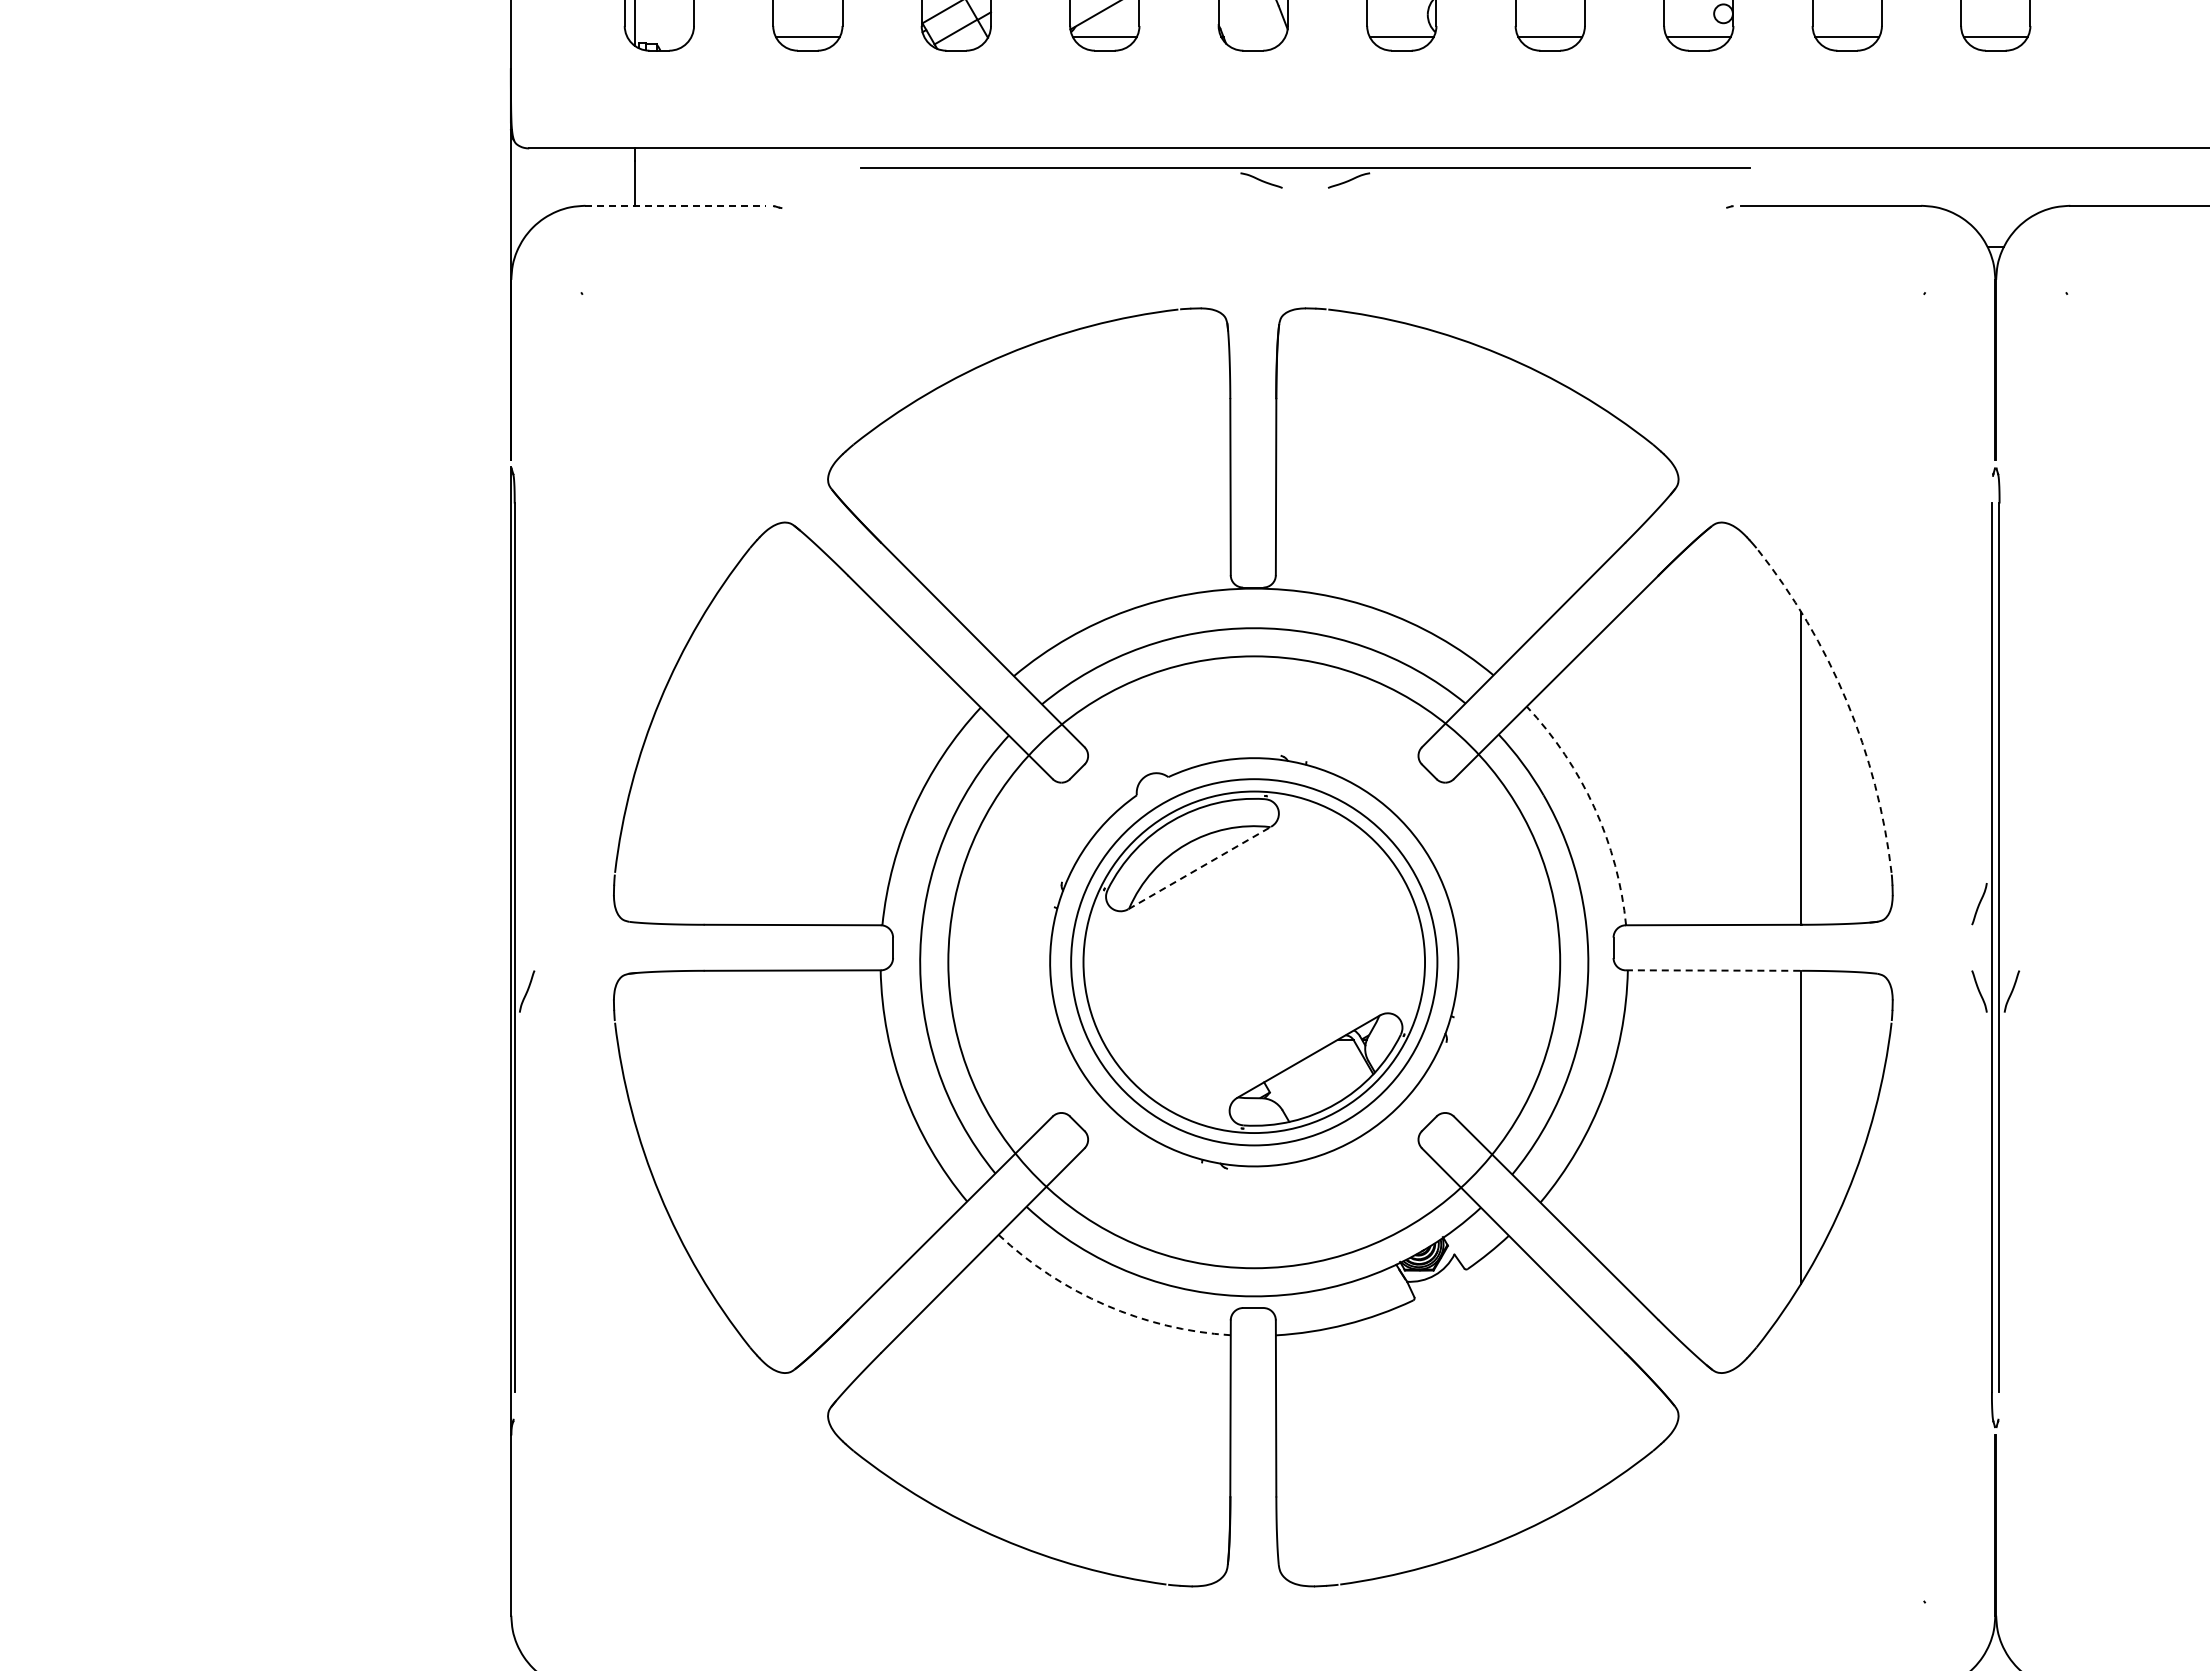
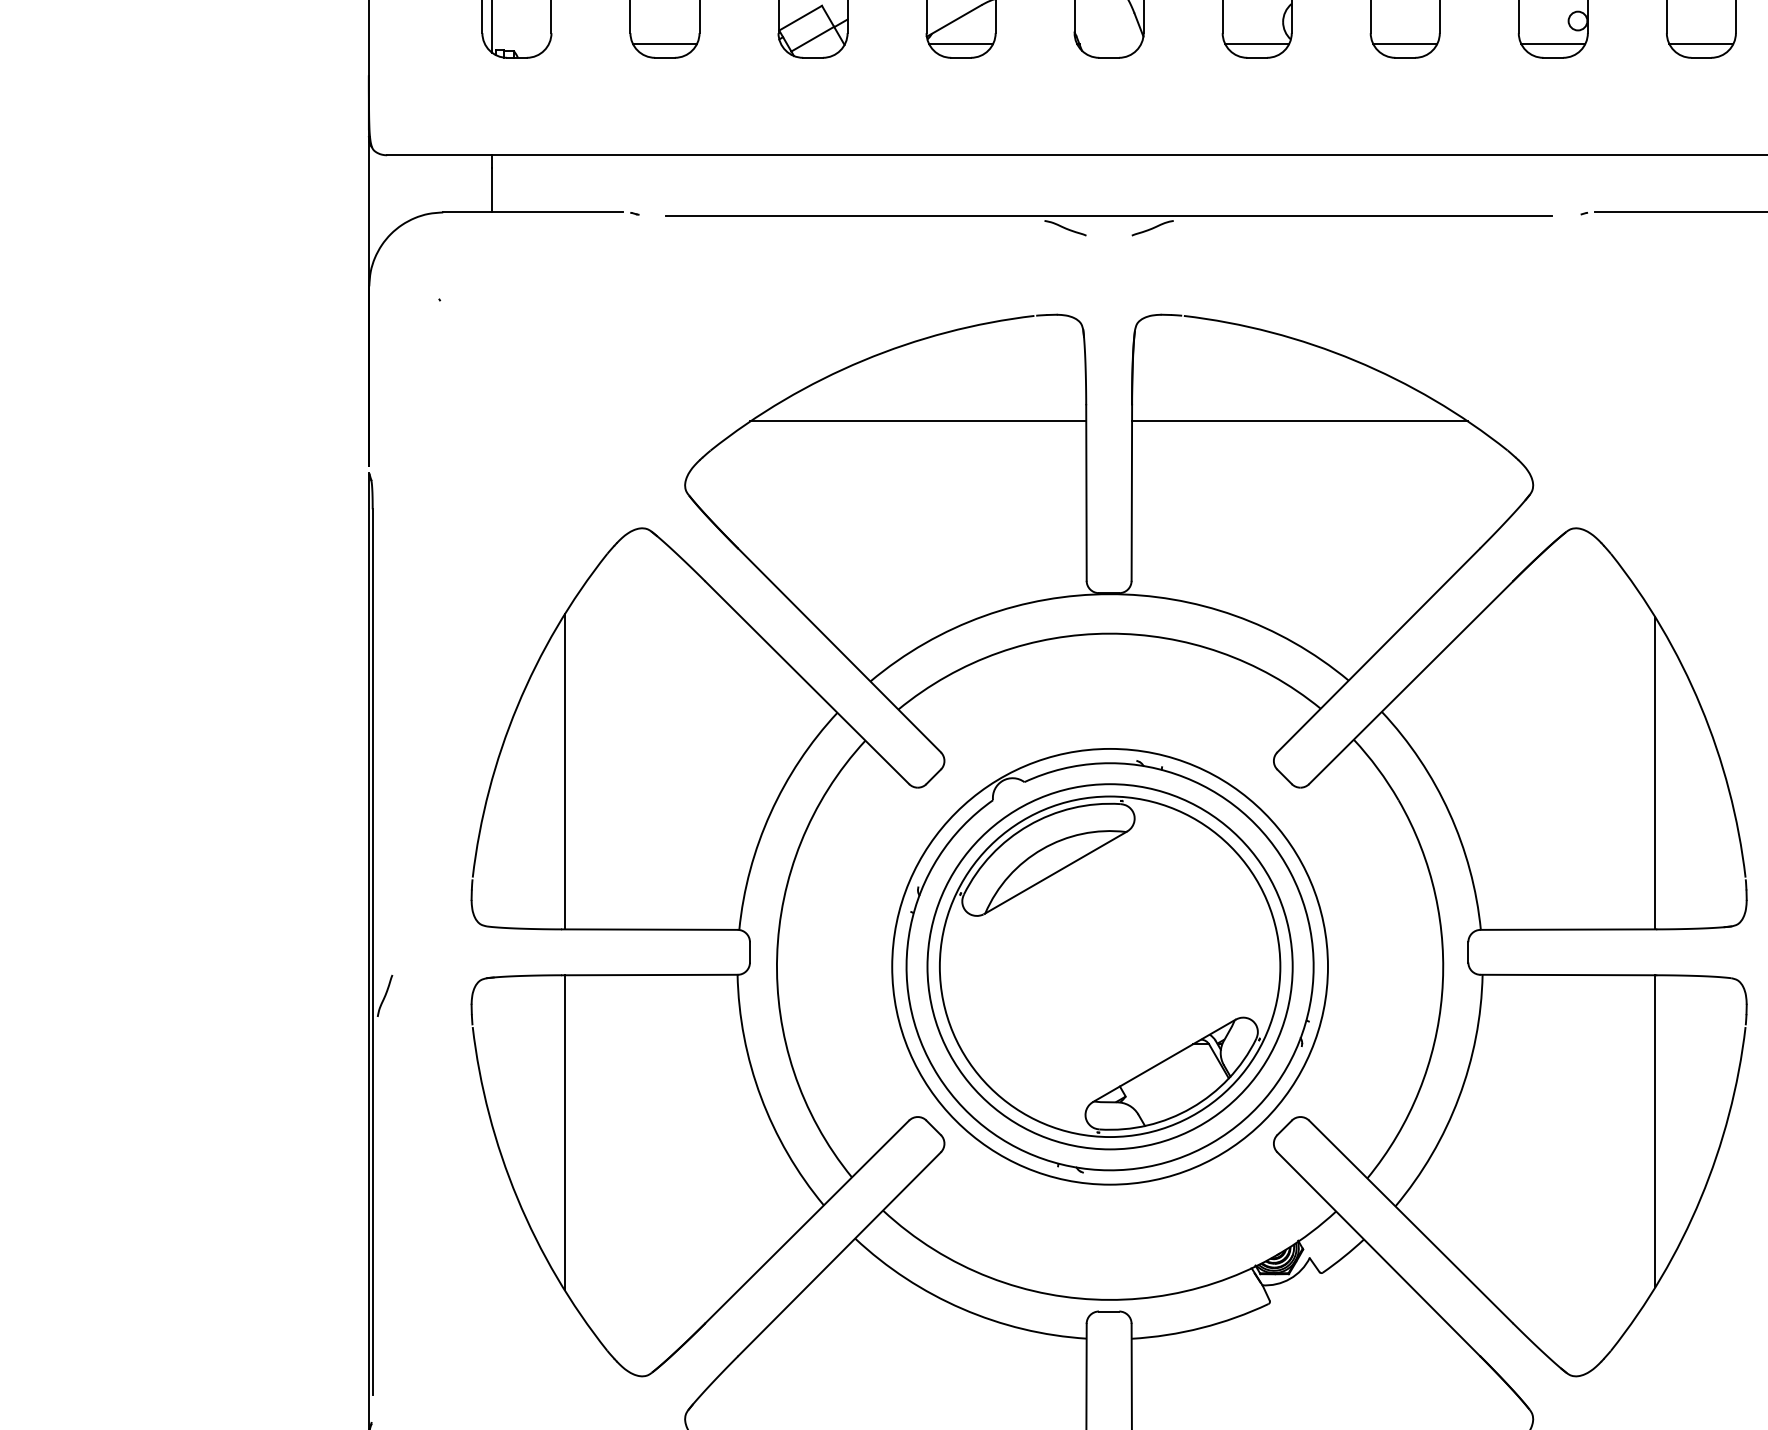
part: (1305, 168) -> (1109, 216), moved
line: (676, 205) -> (534, 212), dashed -> solid
line: (1061, 415) -> (917, 421), added
line: (1444, 415) -> (1299, 421), added
arc: (1846, 701) -> (1700, 706), dashed -> solid
line: (707, 766) -> (564, 771), added
arc: (1594, 807) -> (1449, 812), dashed -> solid
line: (1200, 867) -> (1056, 872), dashed -> solid
circle: (1253, 961) -> (1109, 965), size x0.71
line: (1714, 970) -> (1568, 974), dashed -> solid
line: (707, 1128) -> (564, 1132), added
arc: (1105, 1305) -> (961, 1308), dashed -> solid

